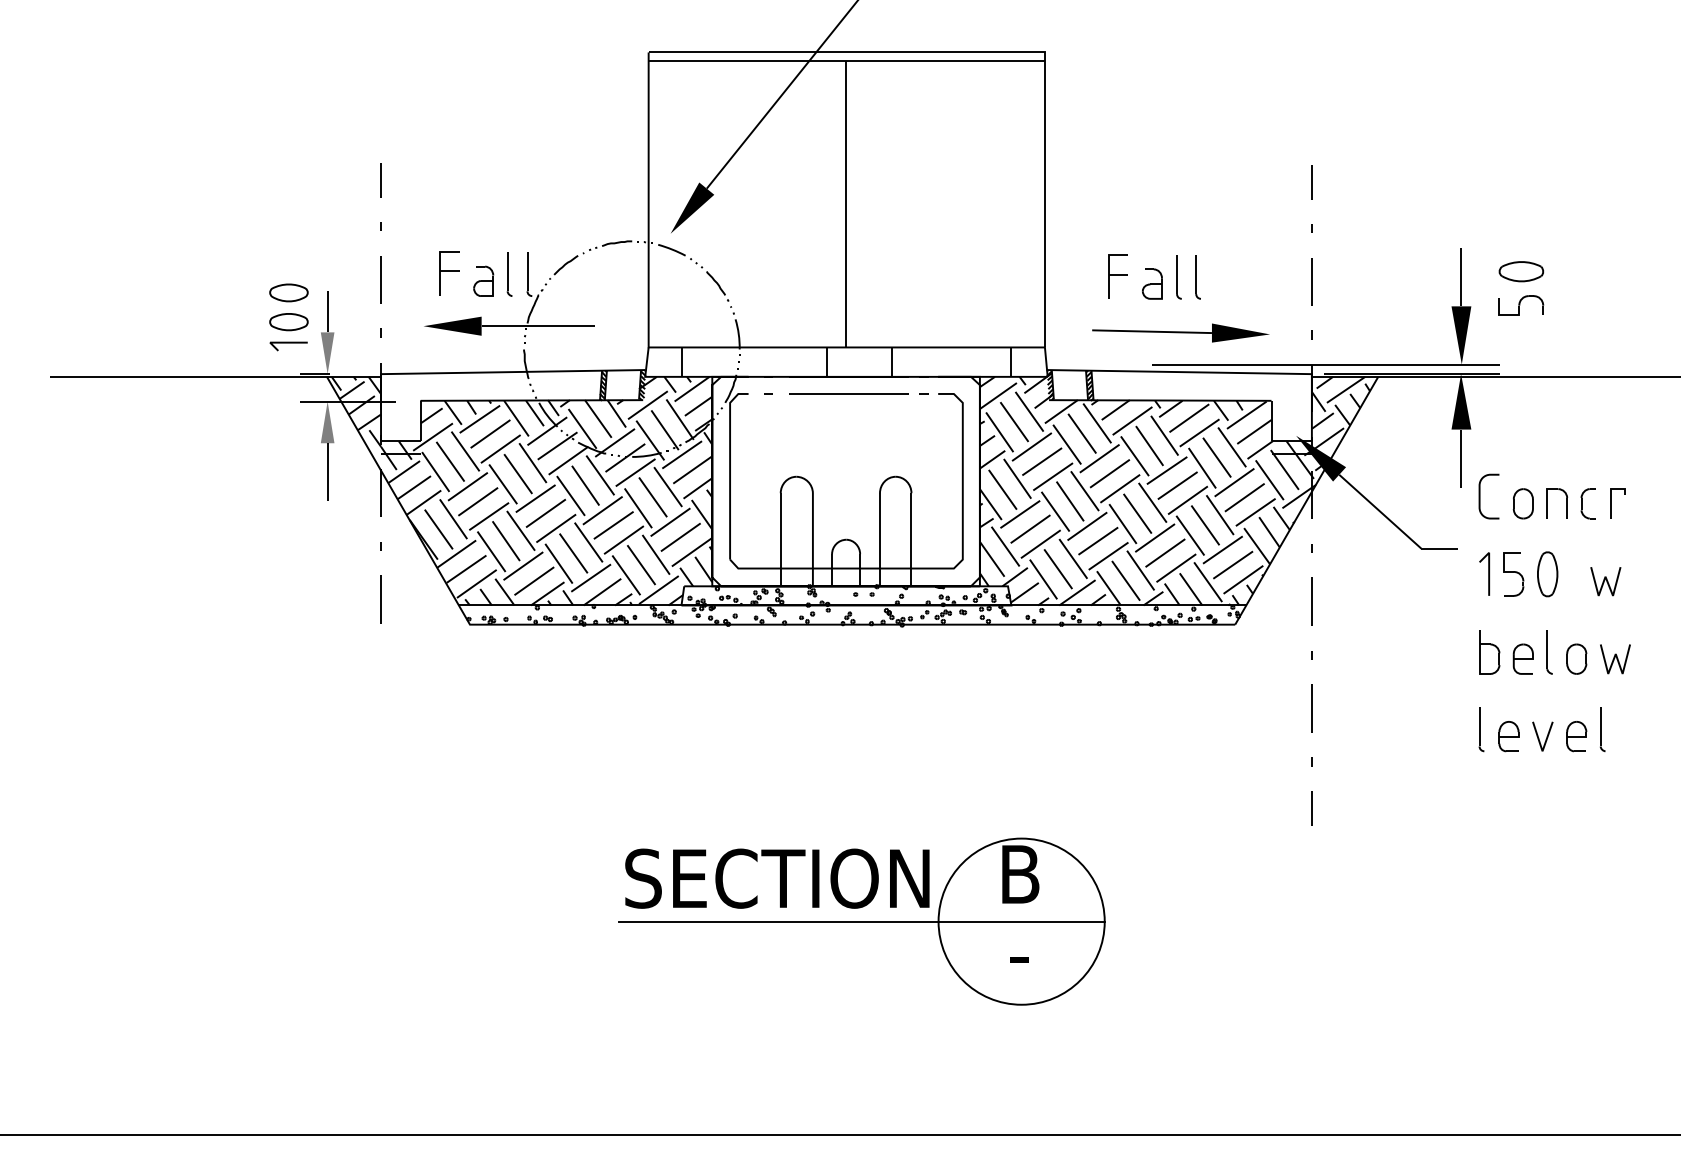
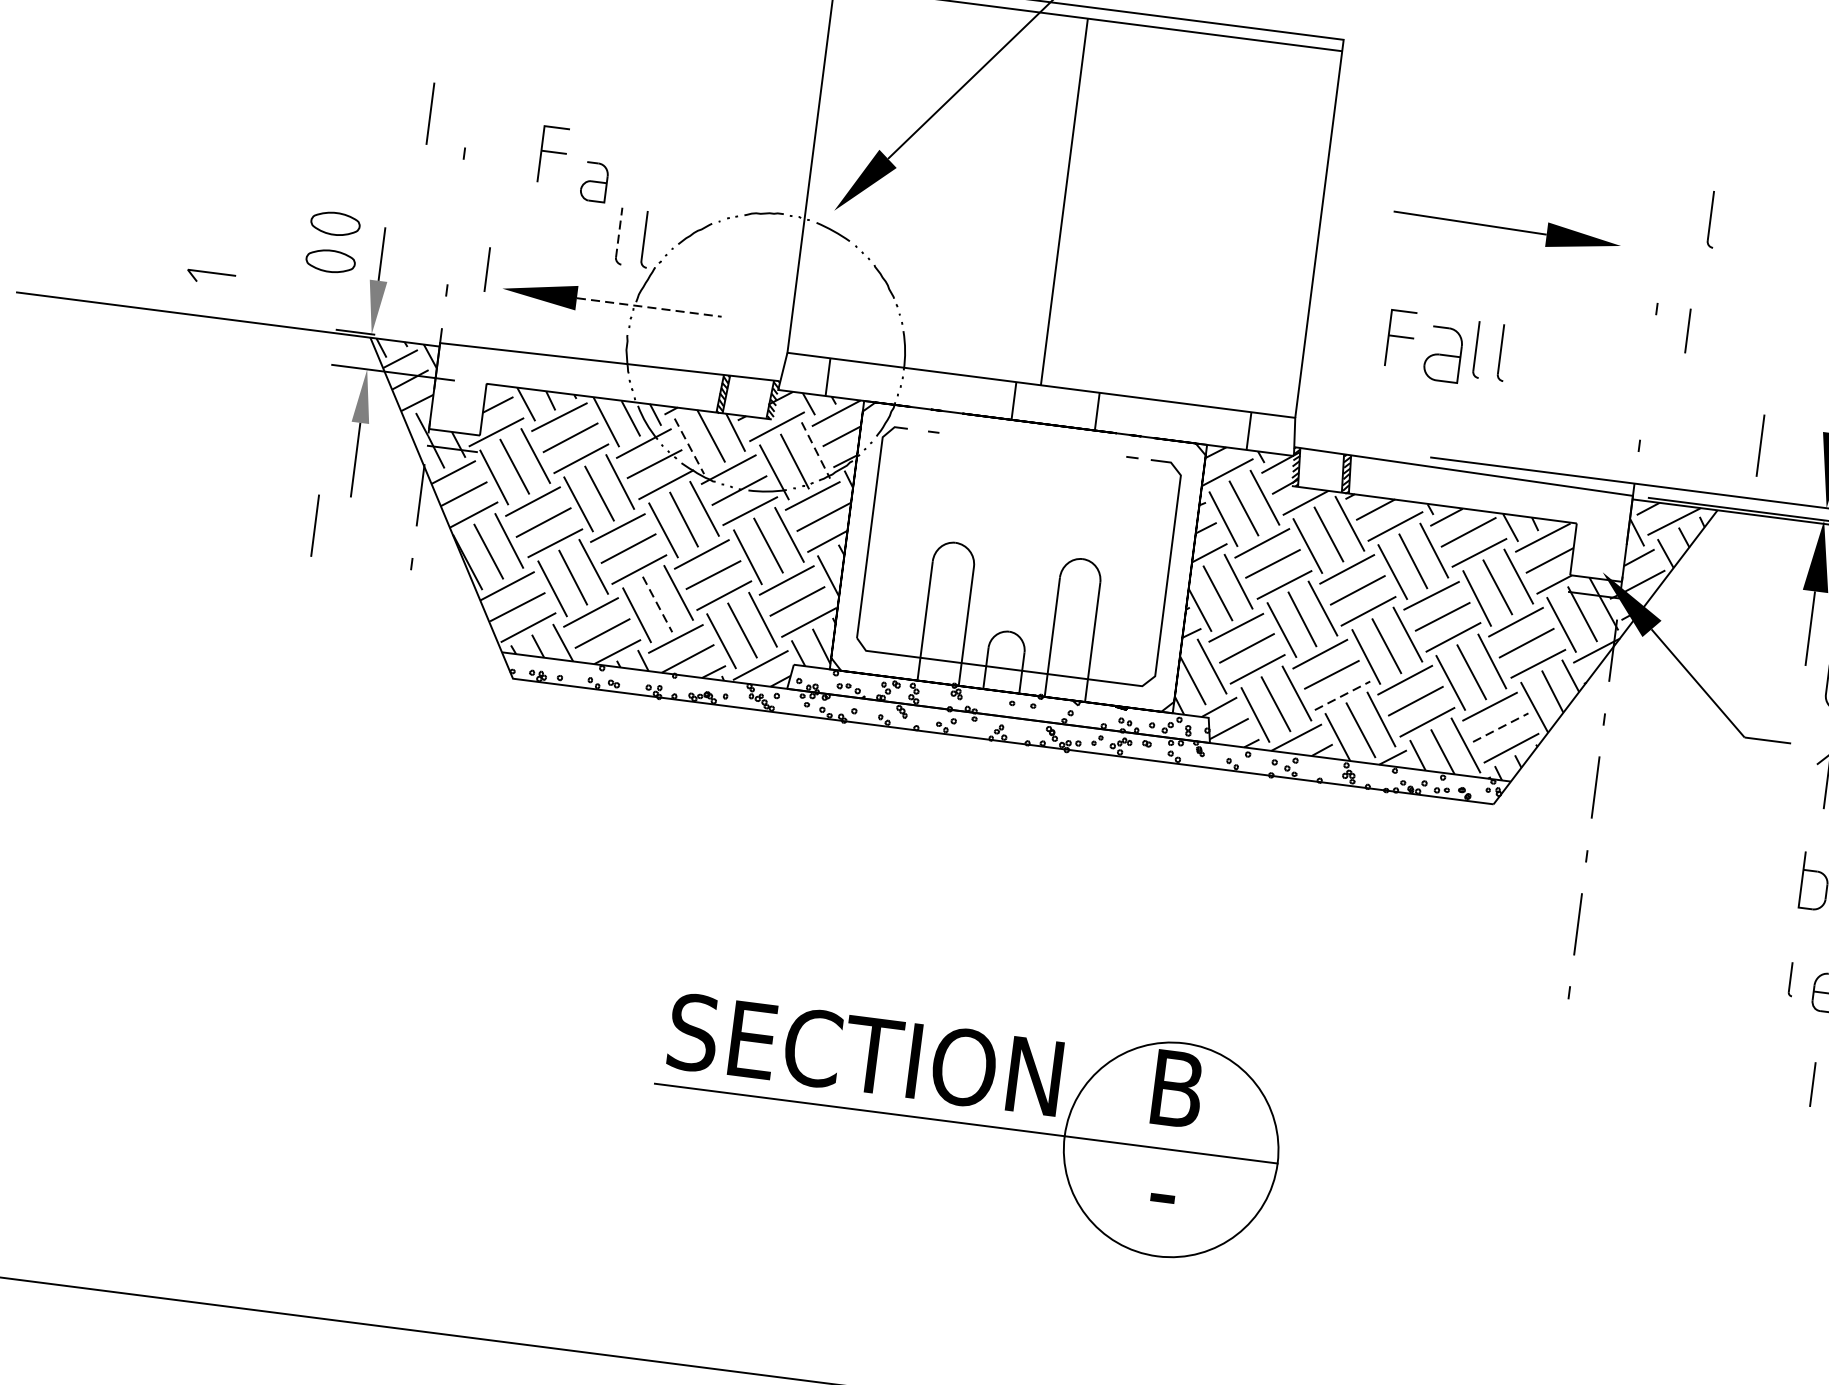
part: (1345, 154) -> (1712, 219), added
line: (380, 180) -> (486, 270), moved
line: (1311, 182) -> (1687, 331), moved
line: (507, 271) -> (619, 232), solid -> dashed
part: (449, 273) -> (553, 154), moved
line: (380, 279) -> (429, 113), moved
part: (483, 280) -> (594, 180), moved
line: (1311, 281) -> (1760, 444), moved
part: (1152, 283) -> (1443, 353), size x1.4
line: (538, 326) -> (649, 307), solid -> dashed
part: (1180, 332) -> (1506, 228), moved
line: (288, 343) -> (211, 273), moved
line: (848, 393) -> (1035, 444), removed
line: (680, 420) -> (816, 451), solid -> dashed
line: (582, 429) -> (689, 447), solid -> dashed
line: (573, 553) -> (657, 604), solid -> dashed
line: (1108, 555) -> (1342, 694), solid -> dashed
line: (1233, 564) -> (1501, 726), solid -> dashed
line: (380, 599) -> (314, 525), moved
part: (1481, 729) -> (1791, 979), size x0.6
line: (1311, 808) -> (1812, 1084), moved

